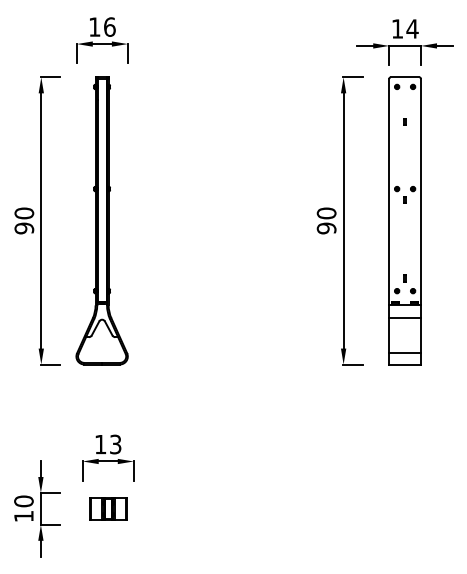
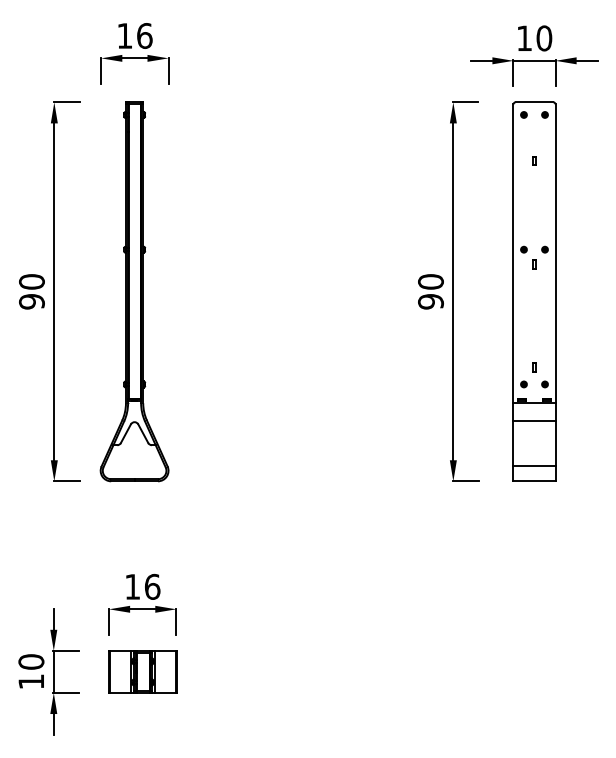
text: (412, 28) -> (544, 37), 14 -> 10
text: (115, 444) -> (152, 586), 13 -> 16
part: (108, 508) -> (143, 671), size x1.43

